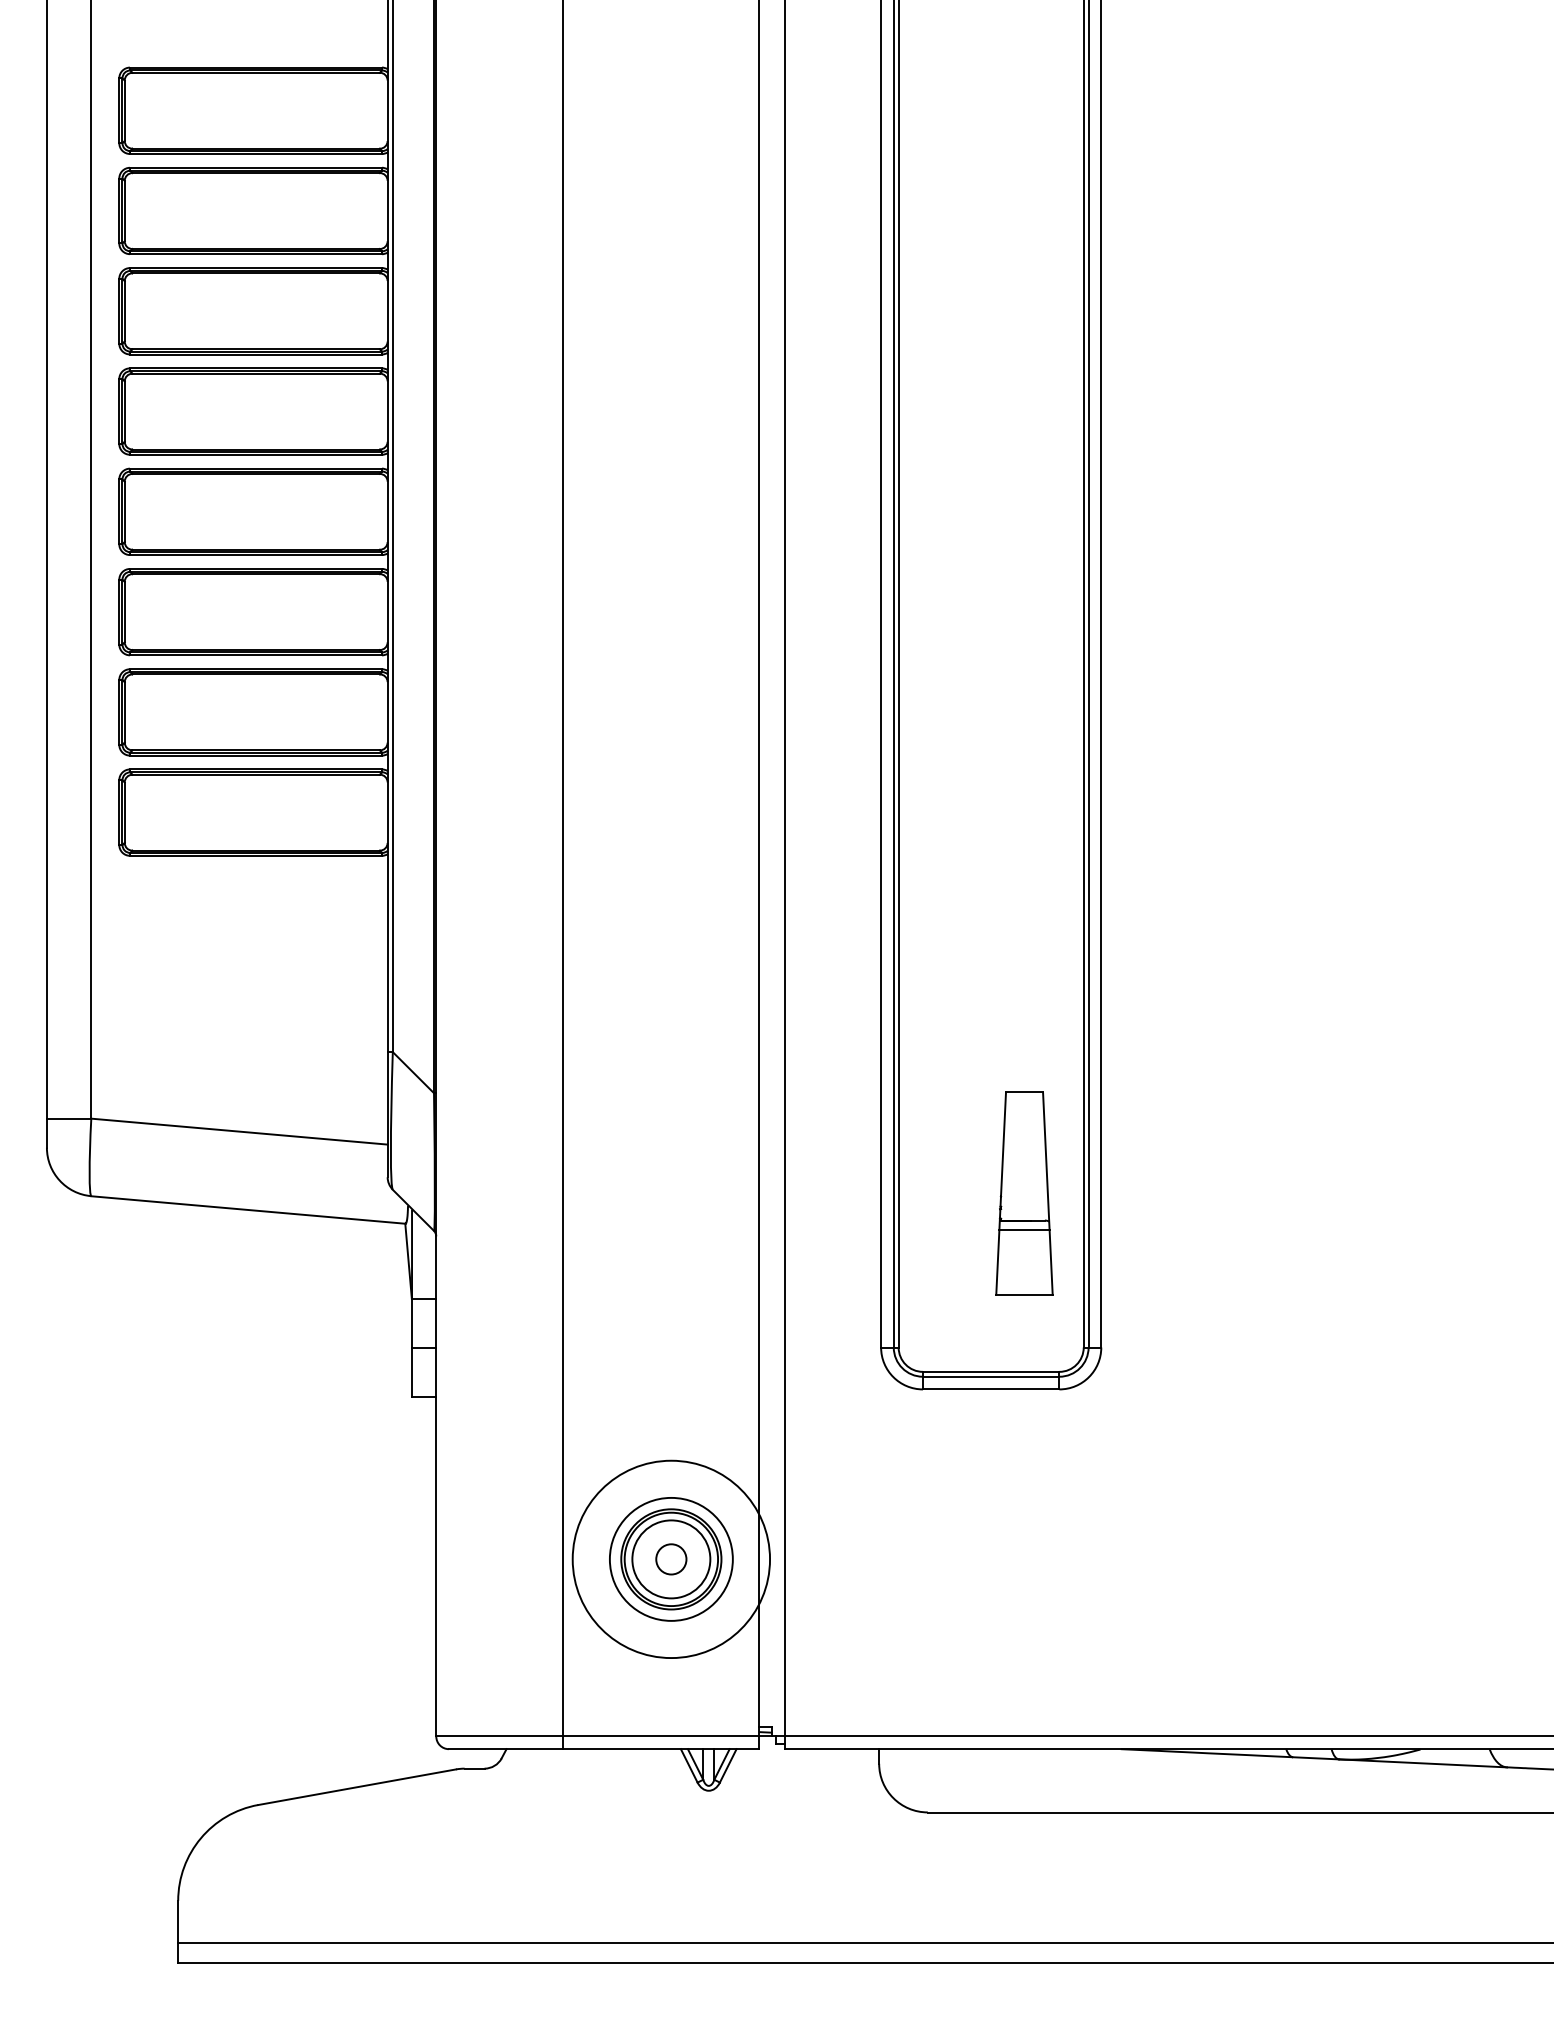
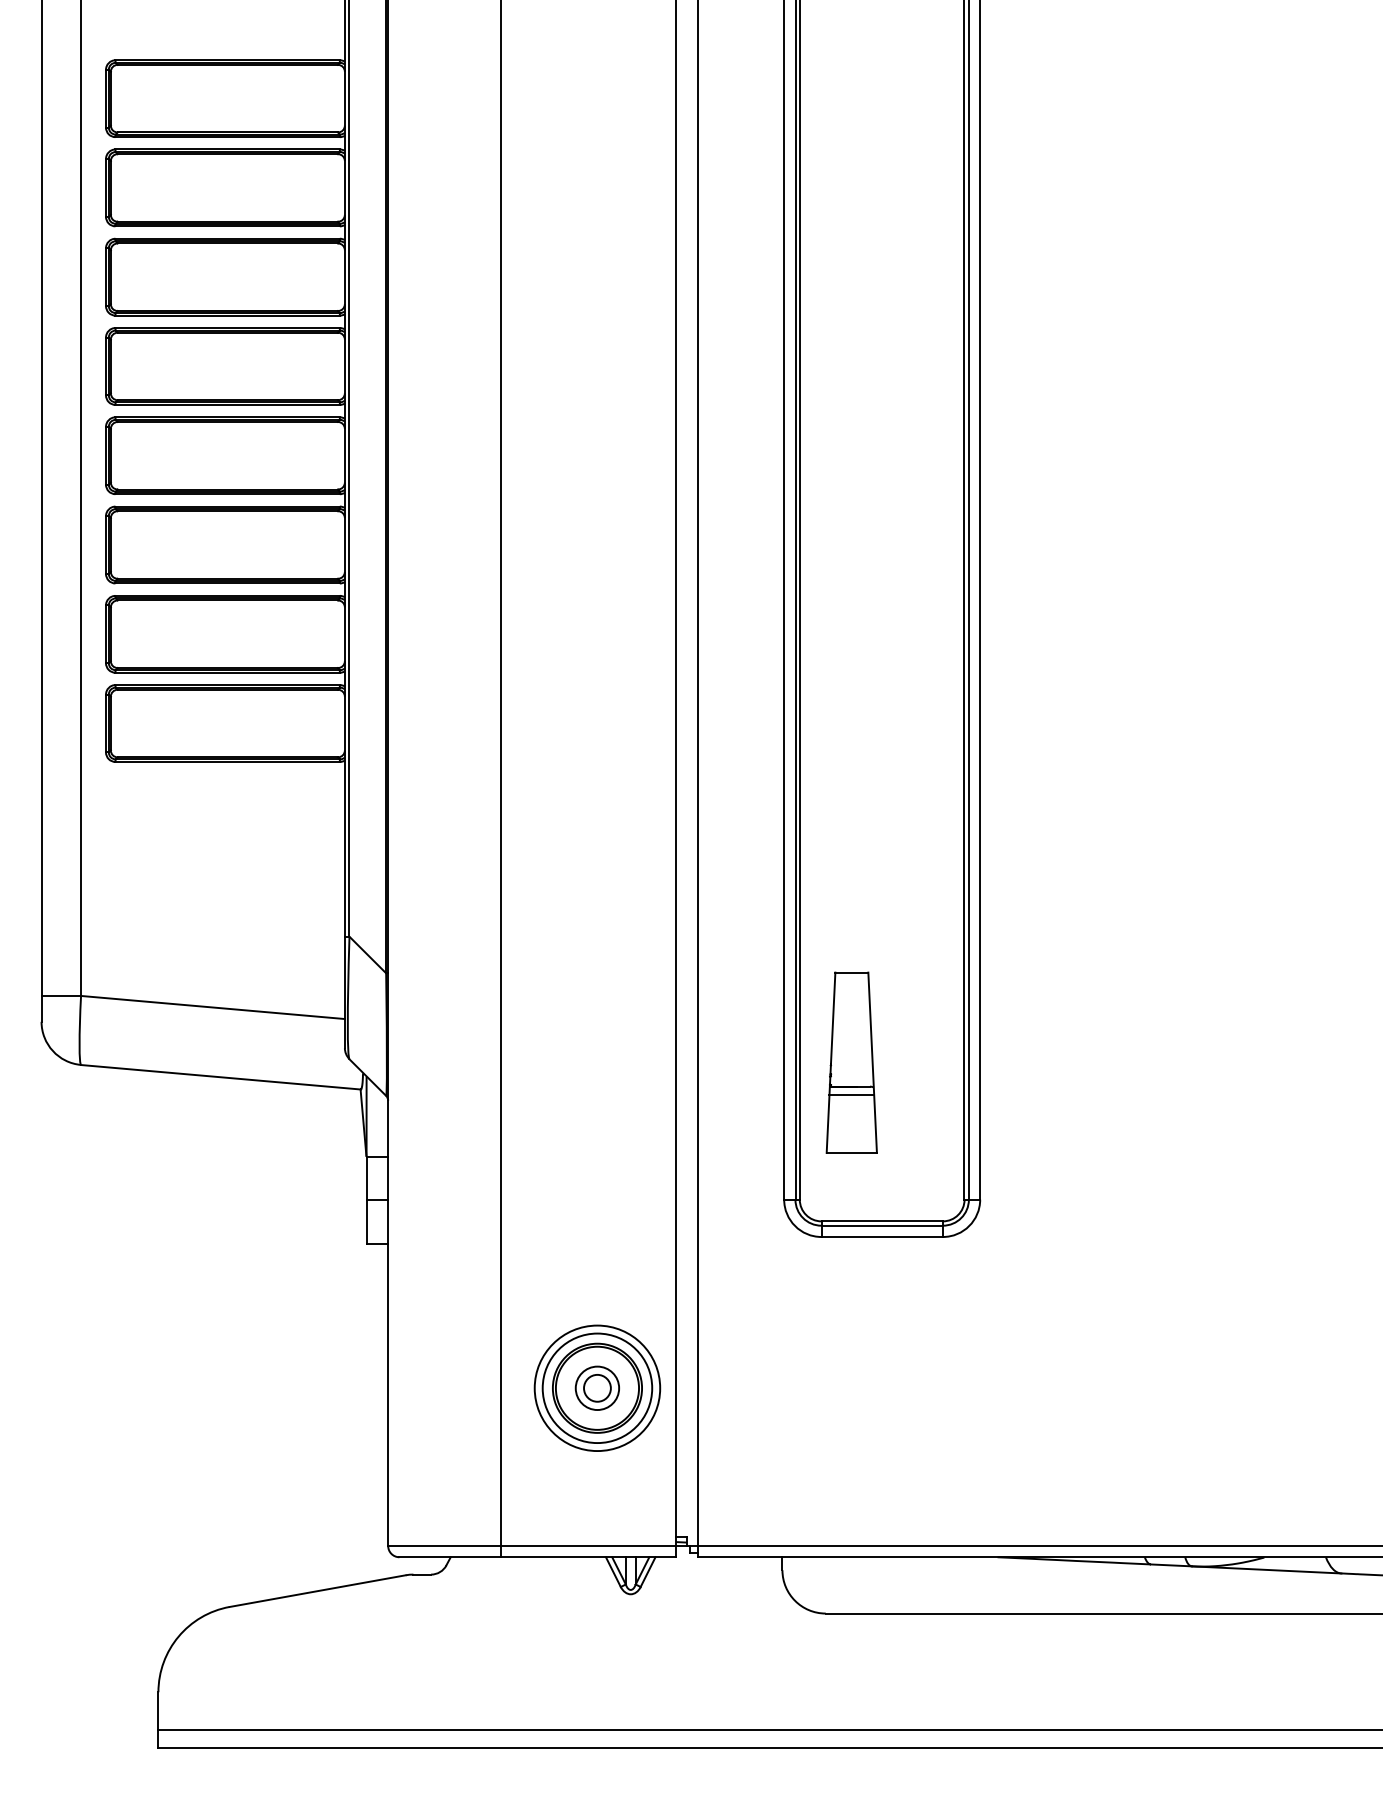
part: (1024, 1193) -> (851, 1062), moved
circle: (671, 1559) -> (597, 1388), size x0.62
circle: (671, 1559) -> (597, 1388), size x0.71

